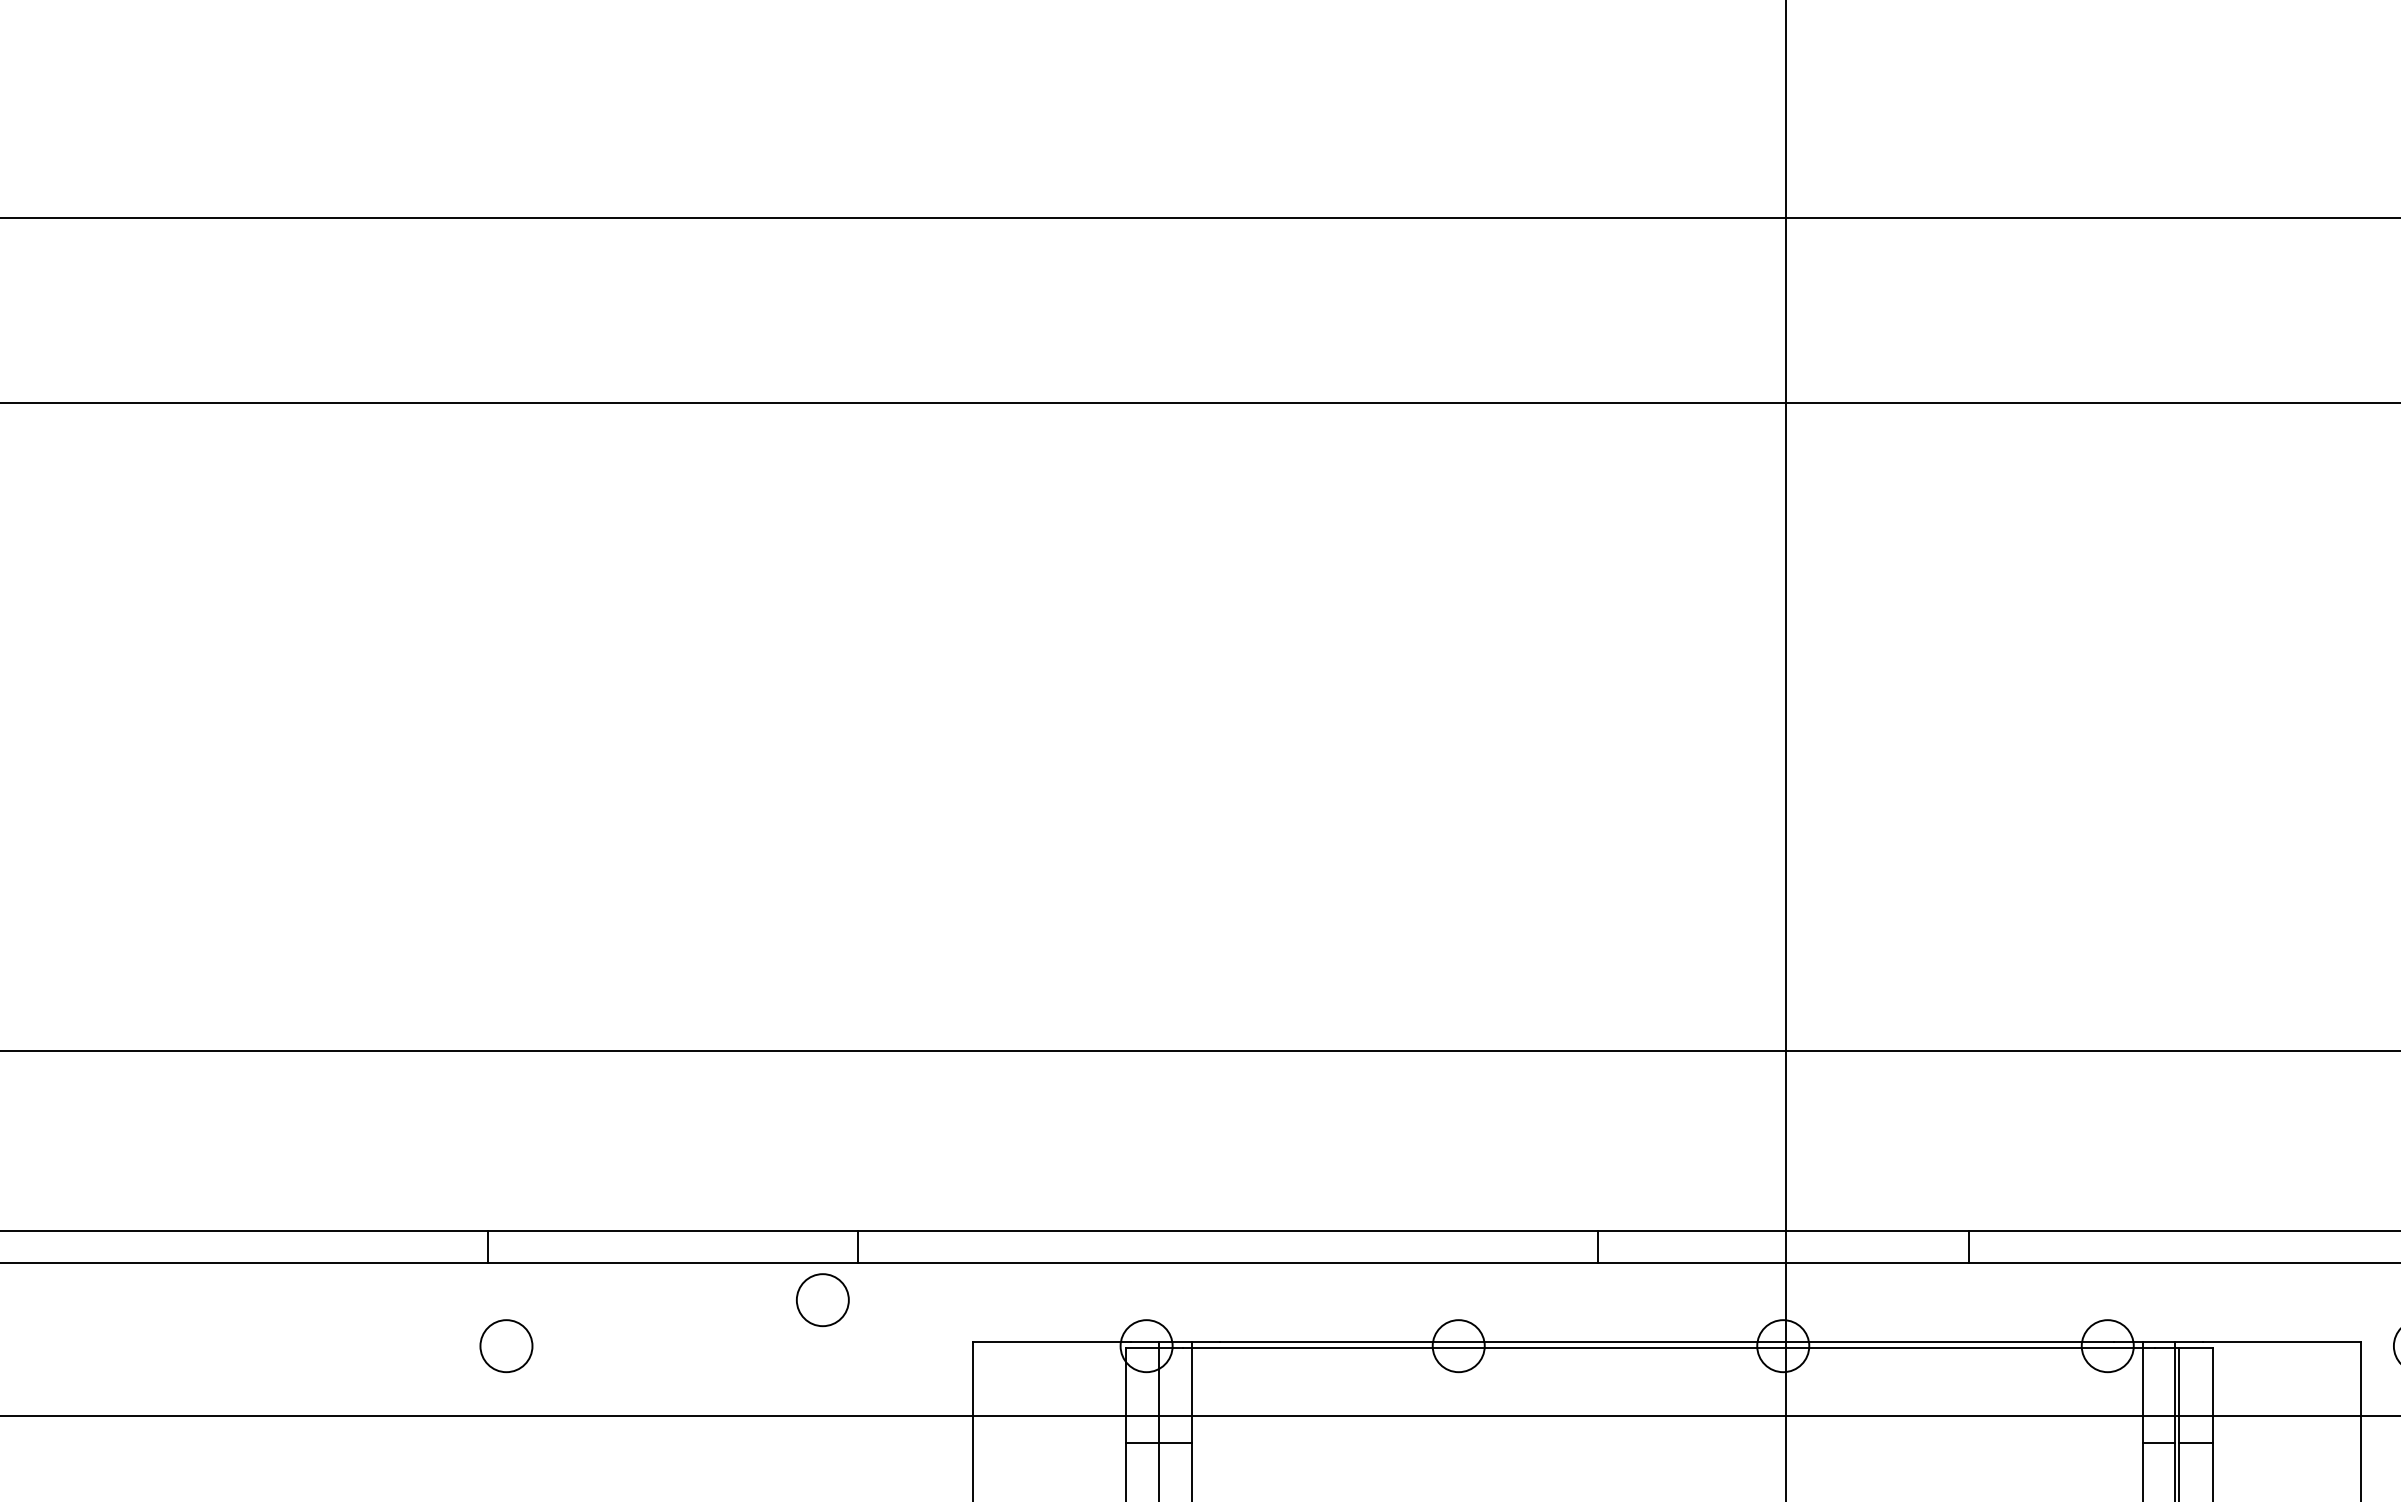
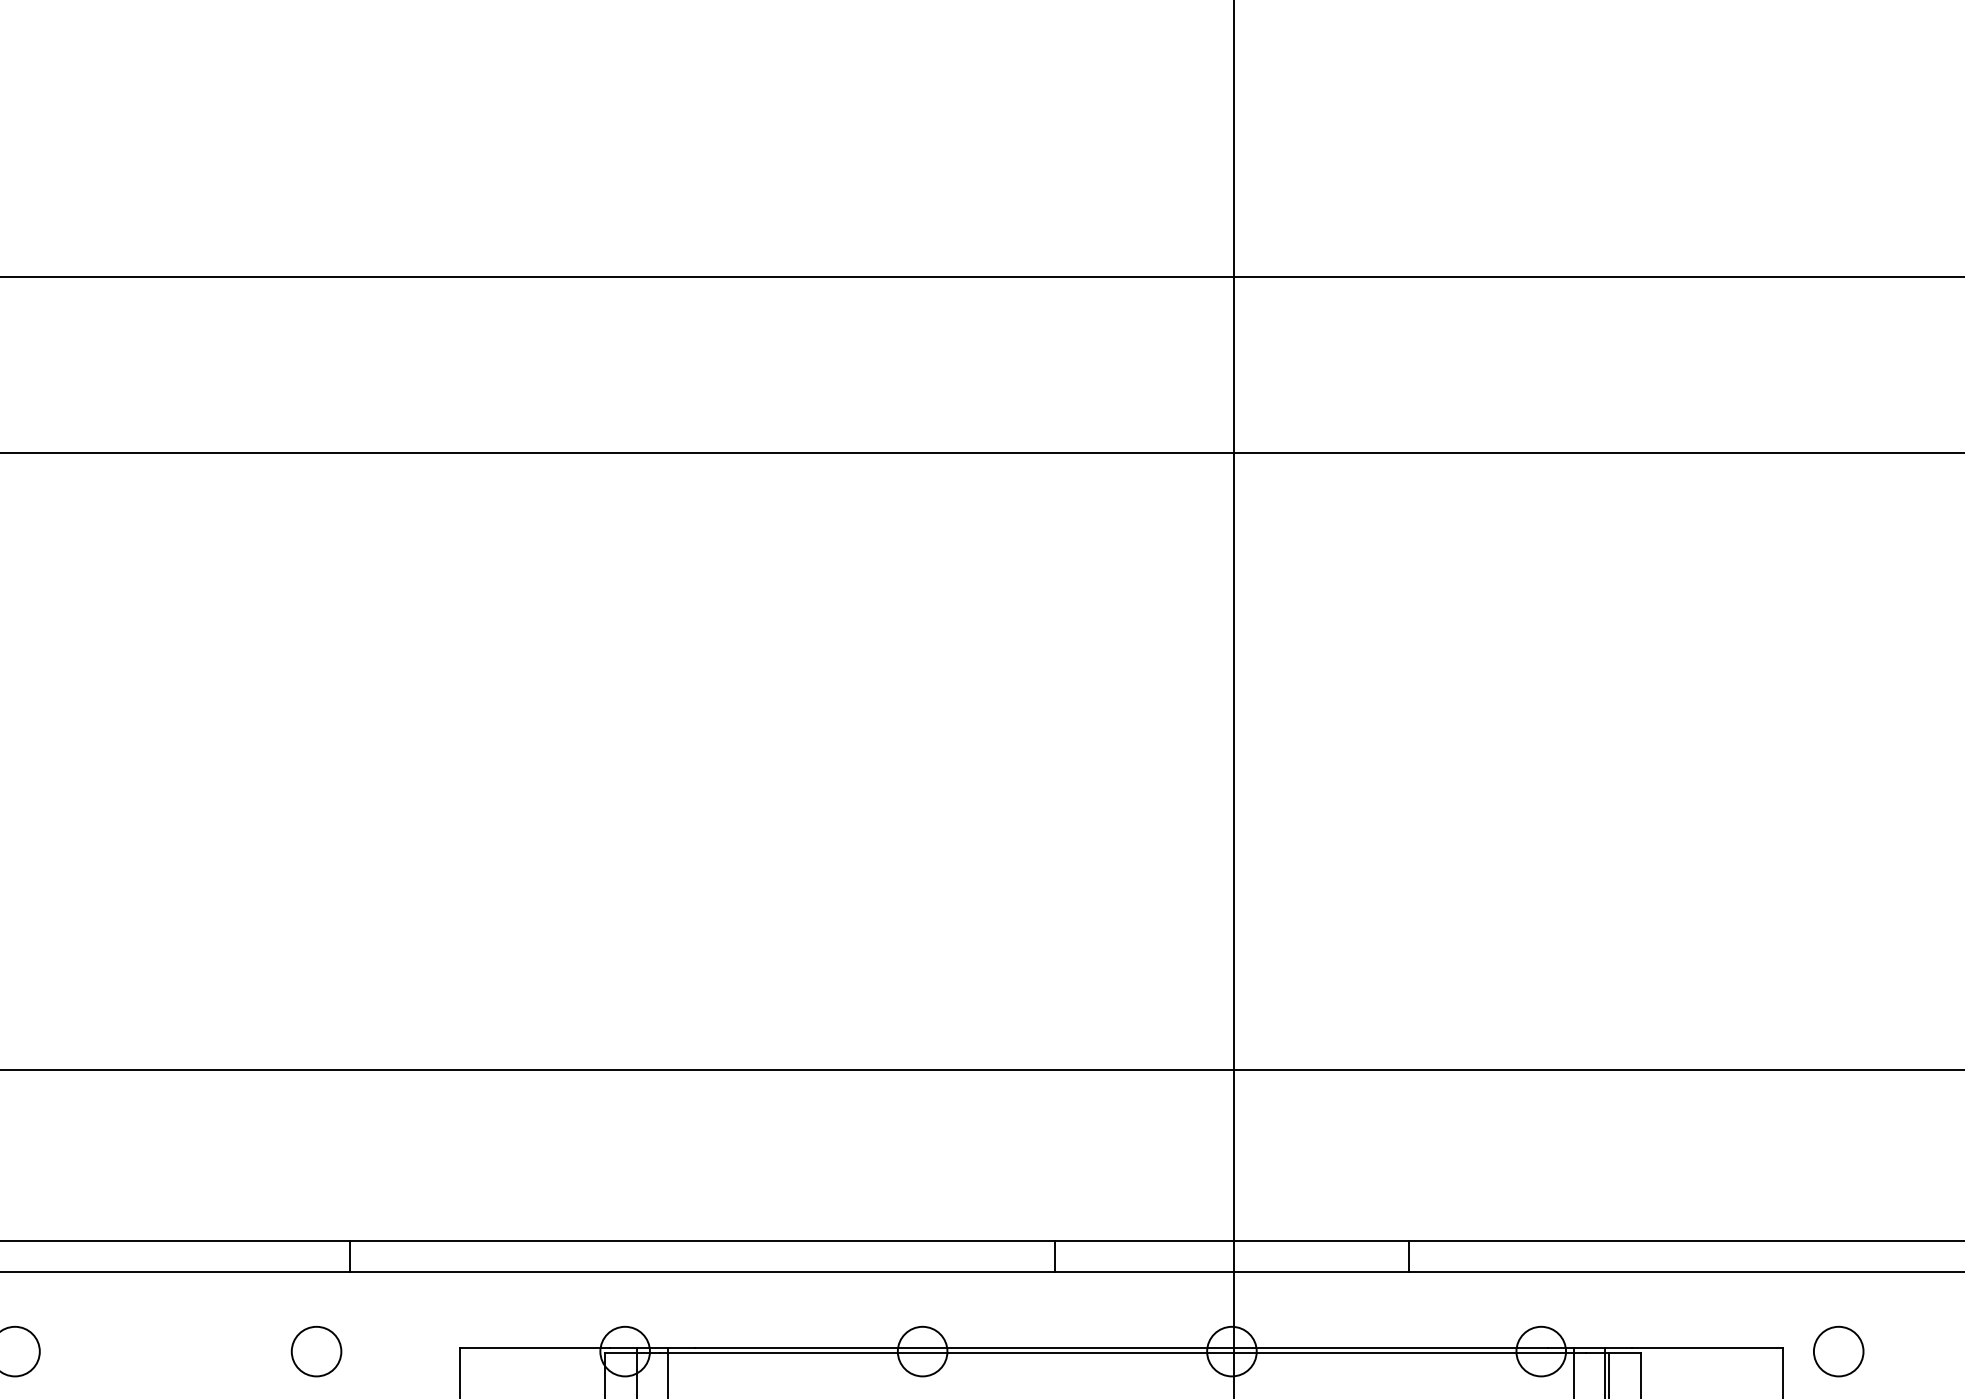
circle: (822, 1300) -> (316, 1351), moved

